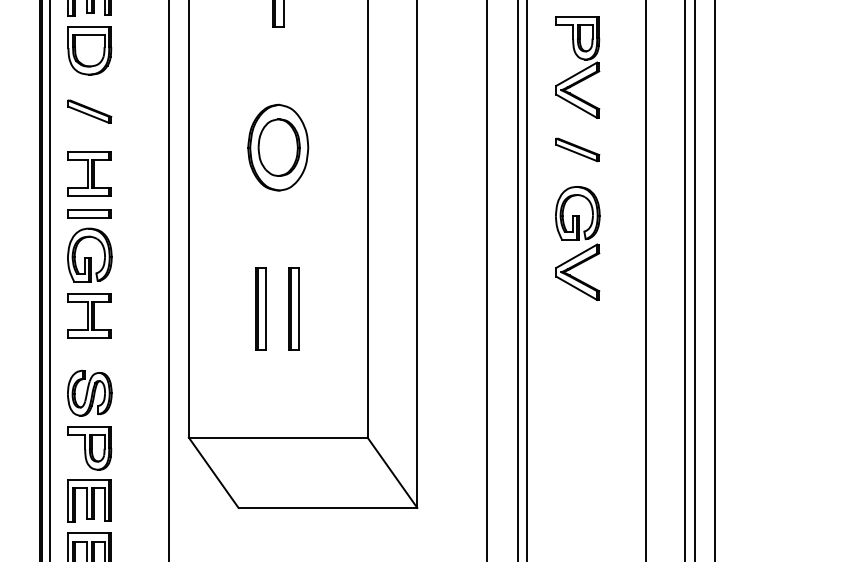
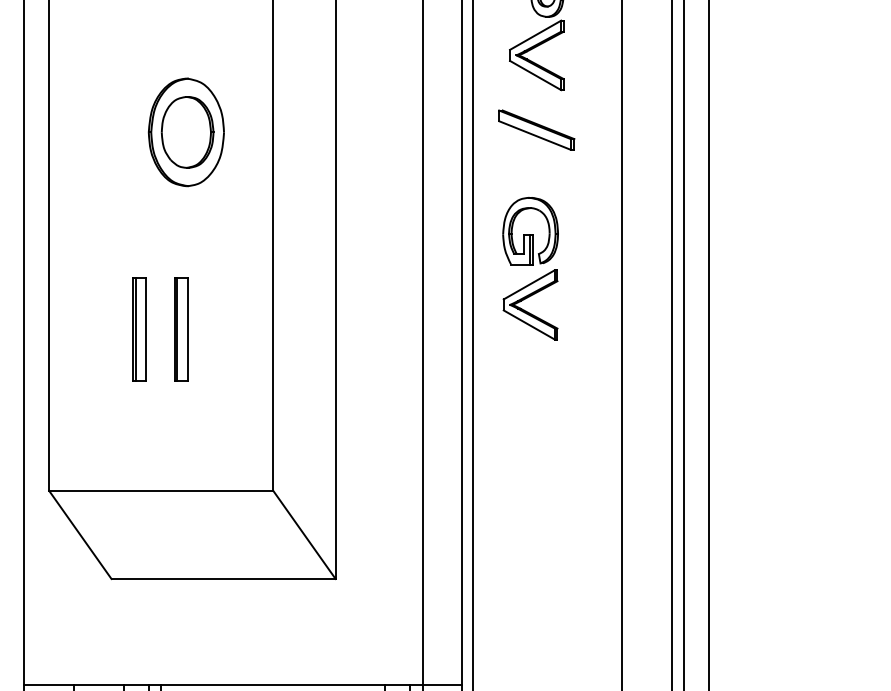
part: (278, 147) -> (186, 132), moved
part: (577, 149) -> (536, 129), size x1.4
part: (577, 243) -> (530, 268), moved

